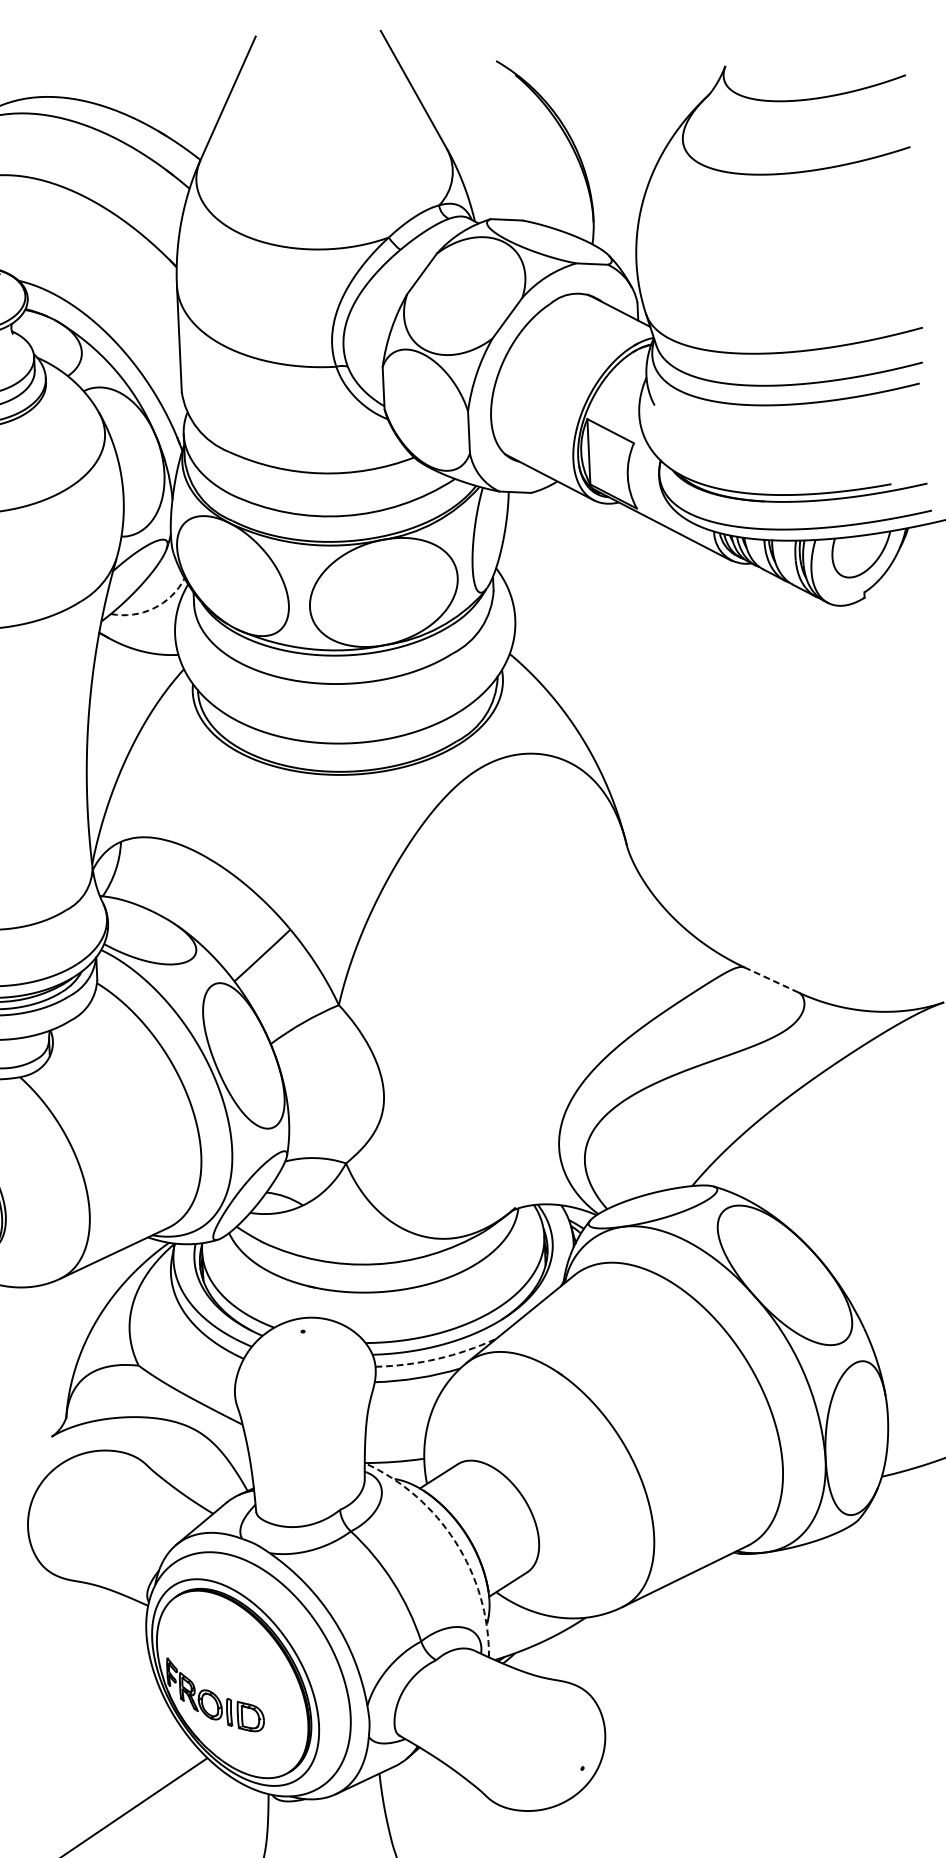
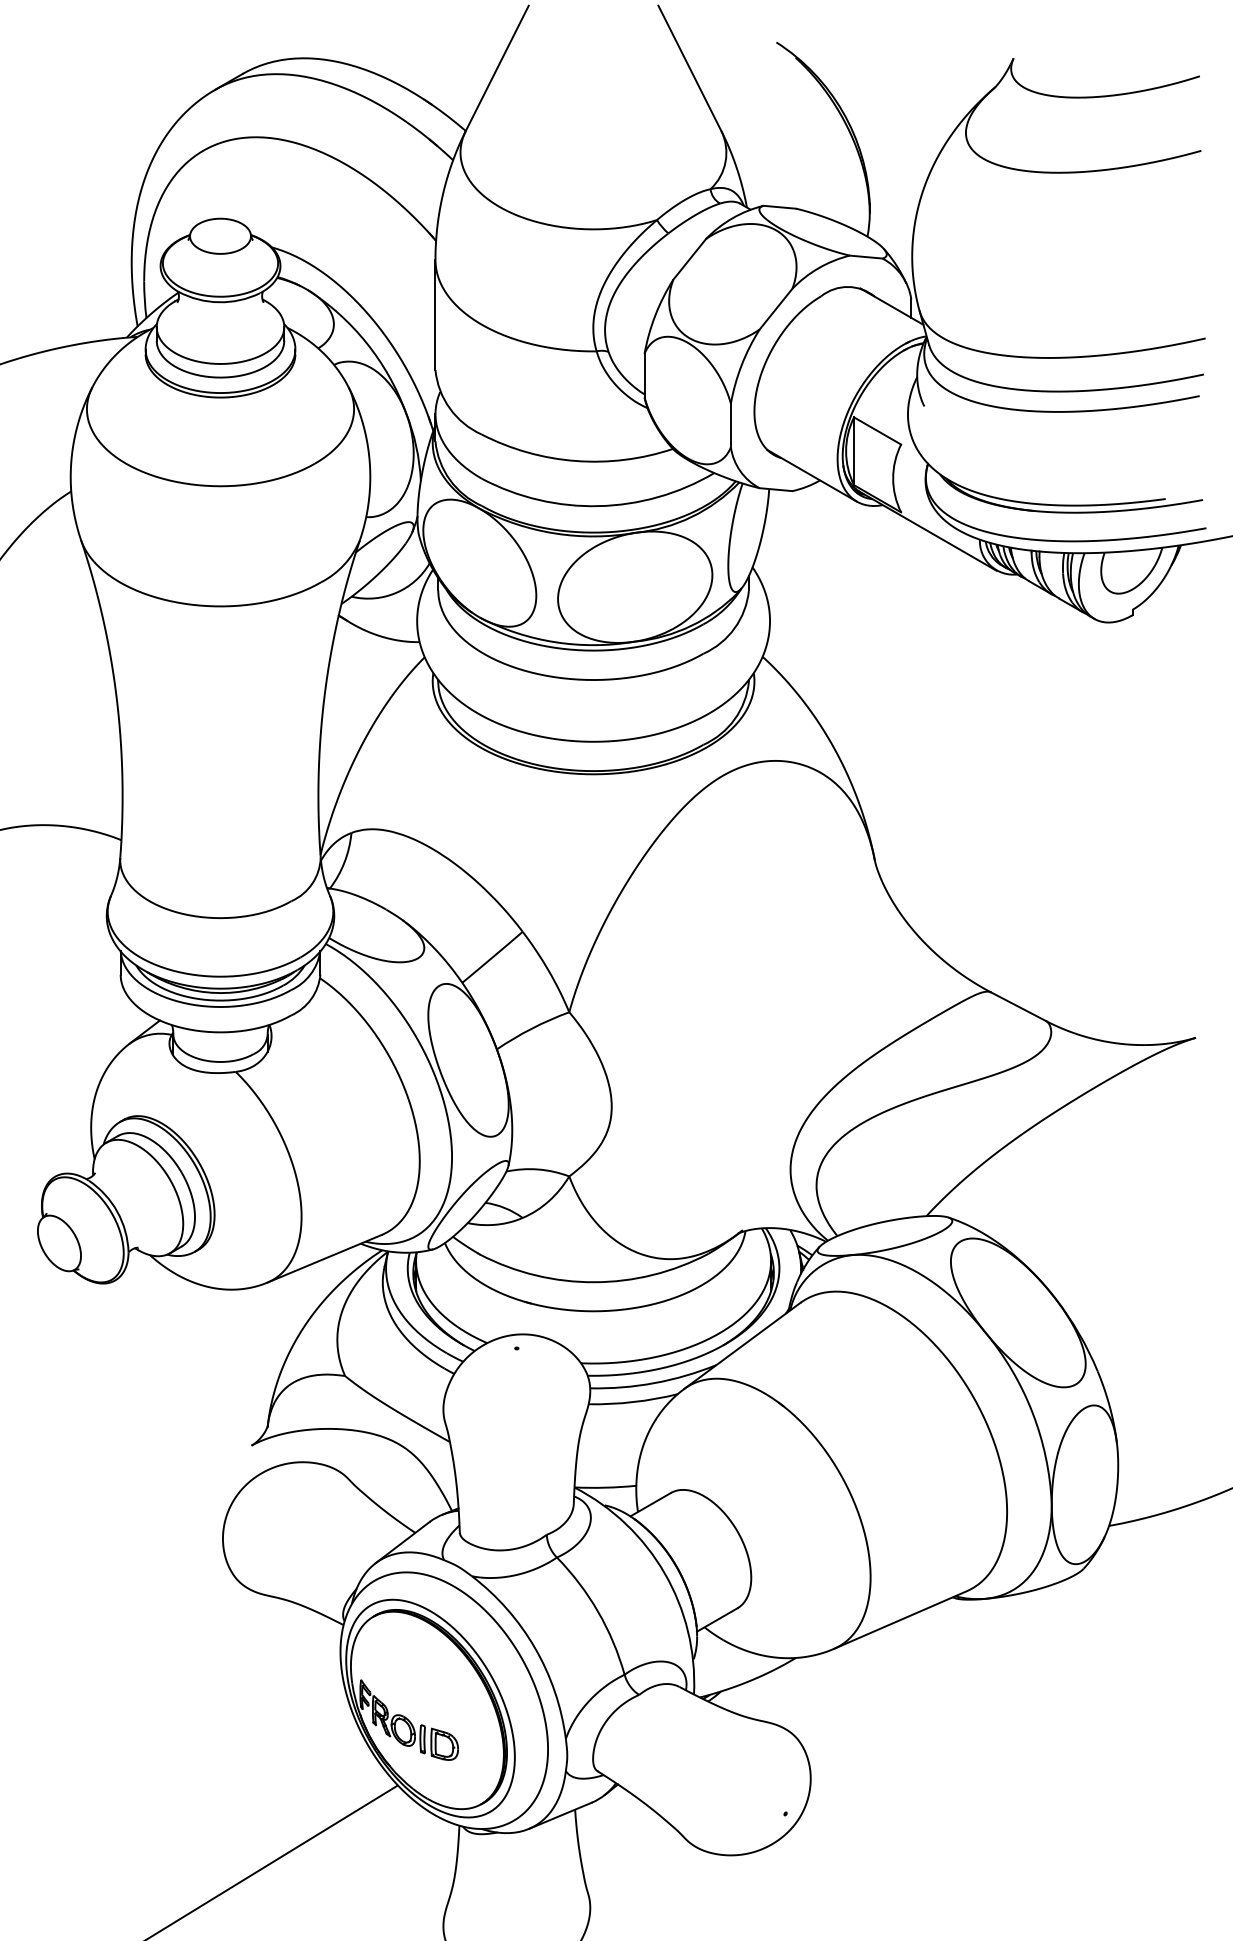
arc: (153, 608) -> (396, 592), dashed -> solid
line: (771, 979) -> (1018, 1006), dashed -> solid
arc: (437, 1359) -> (654, 1383), dashed -> solid
arc: (455, 1542) -> (664, 1573), dashed -> solid

